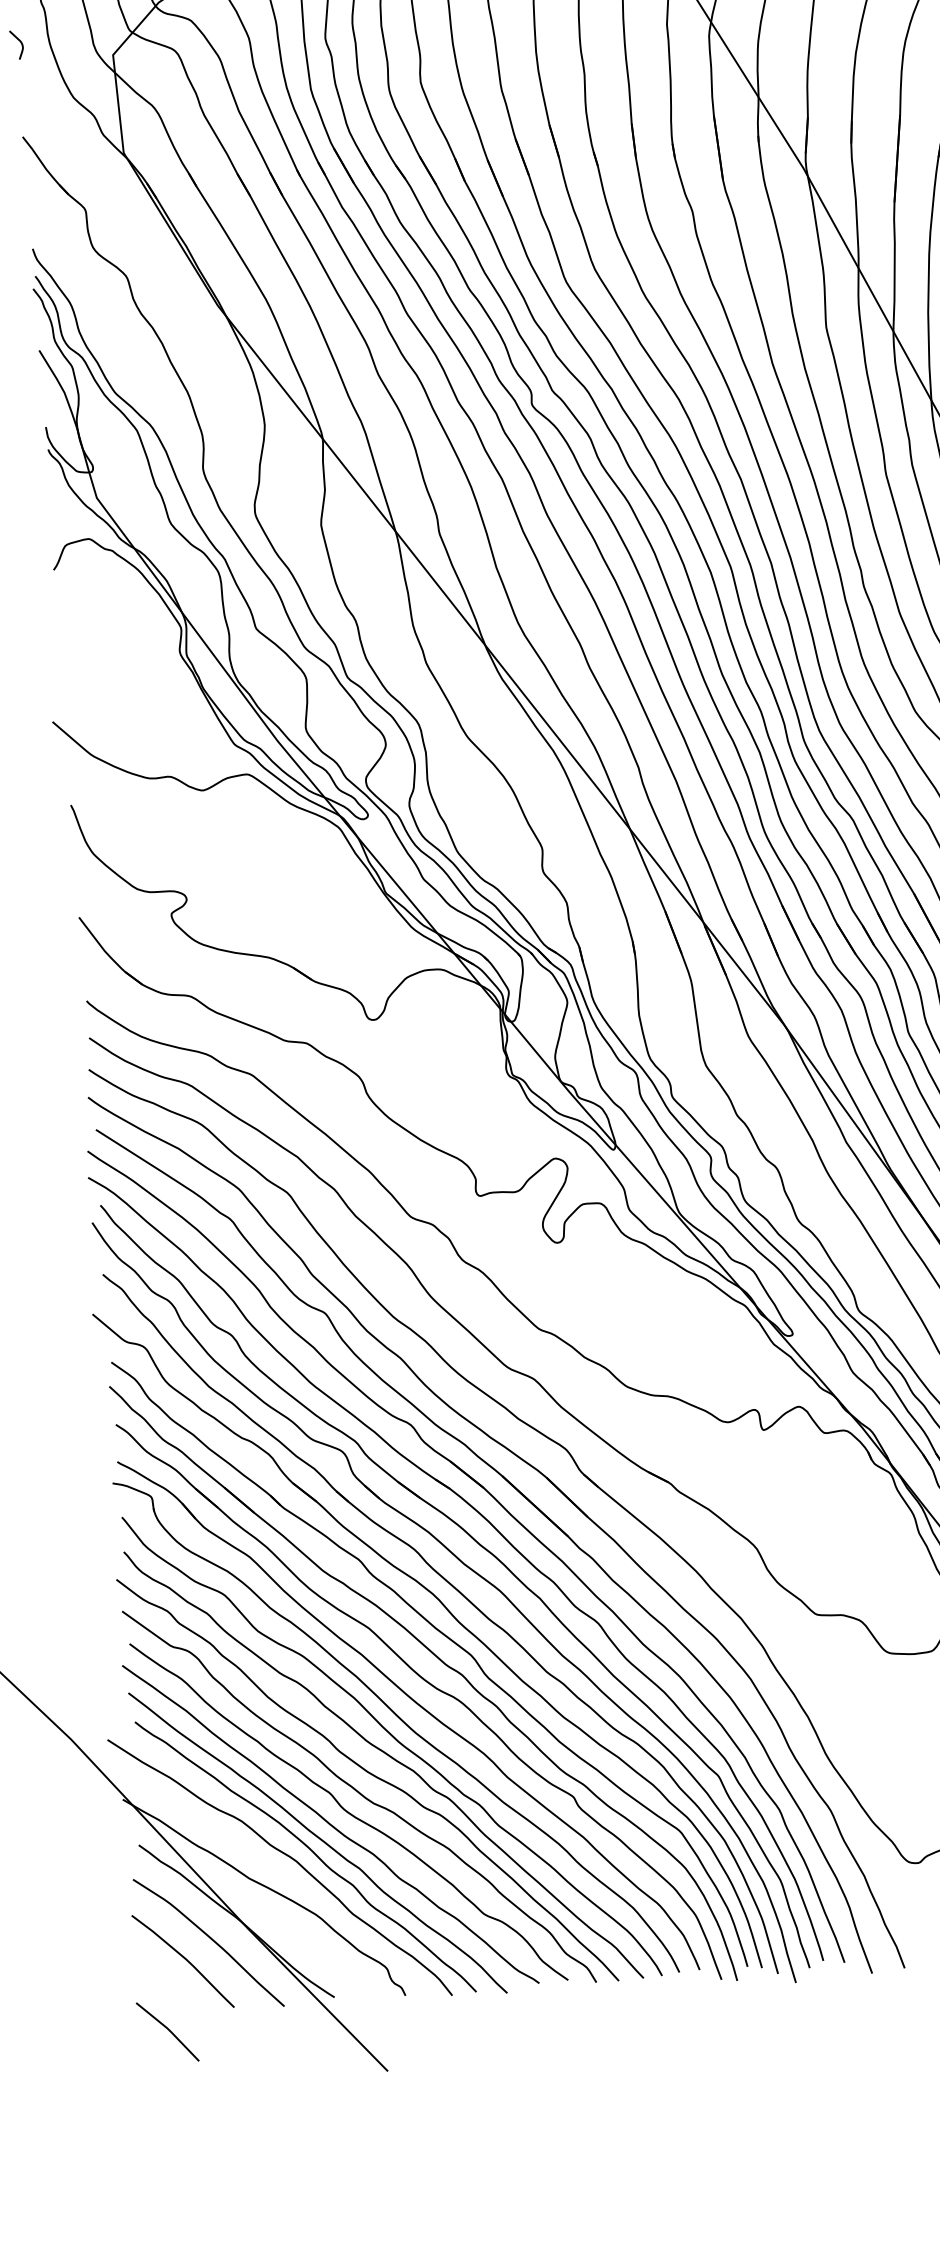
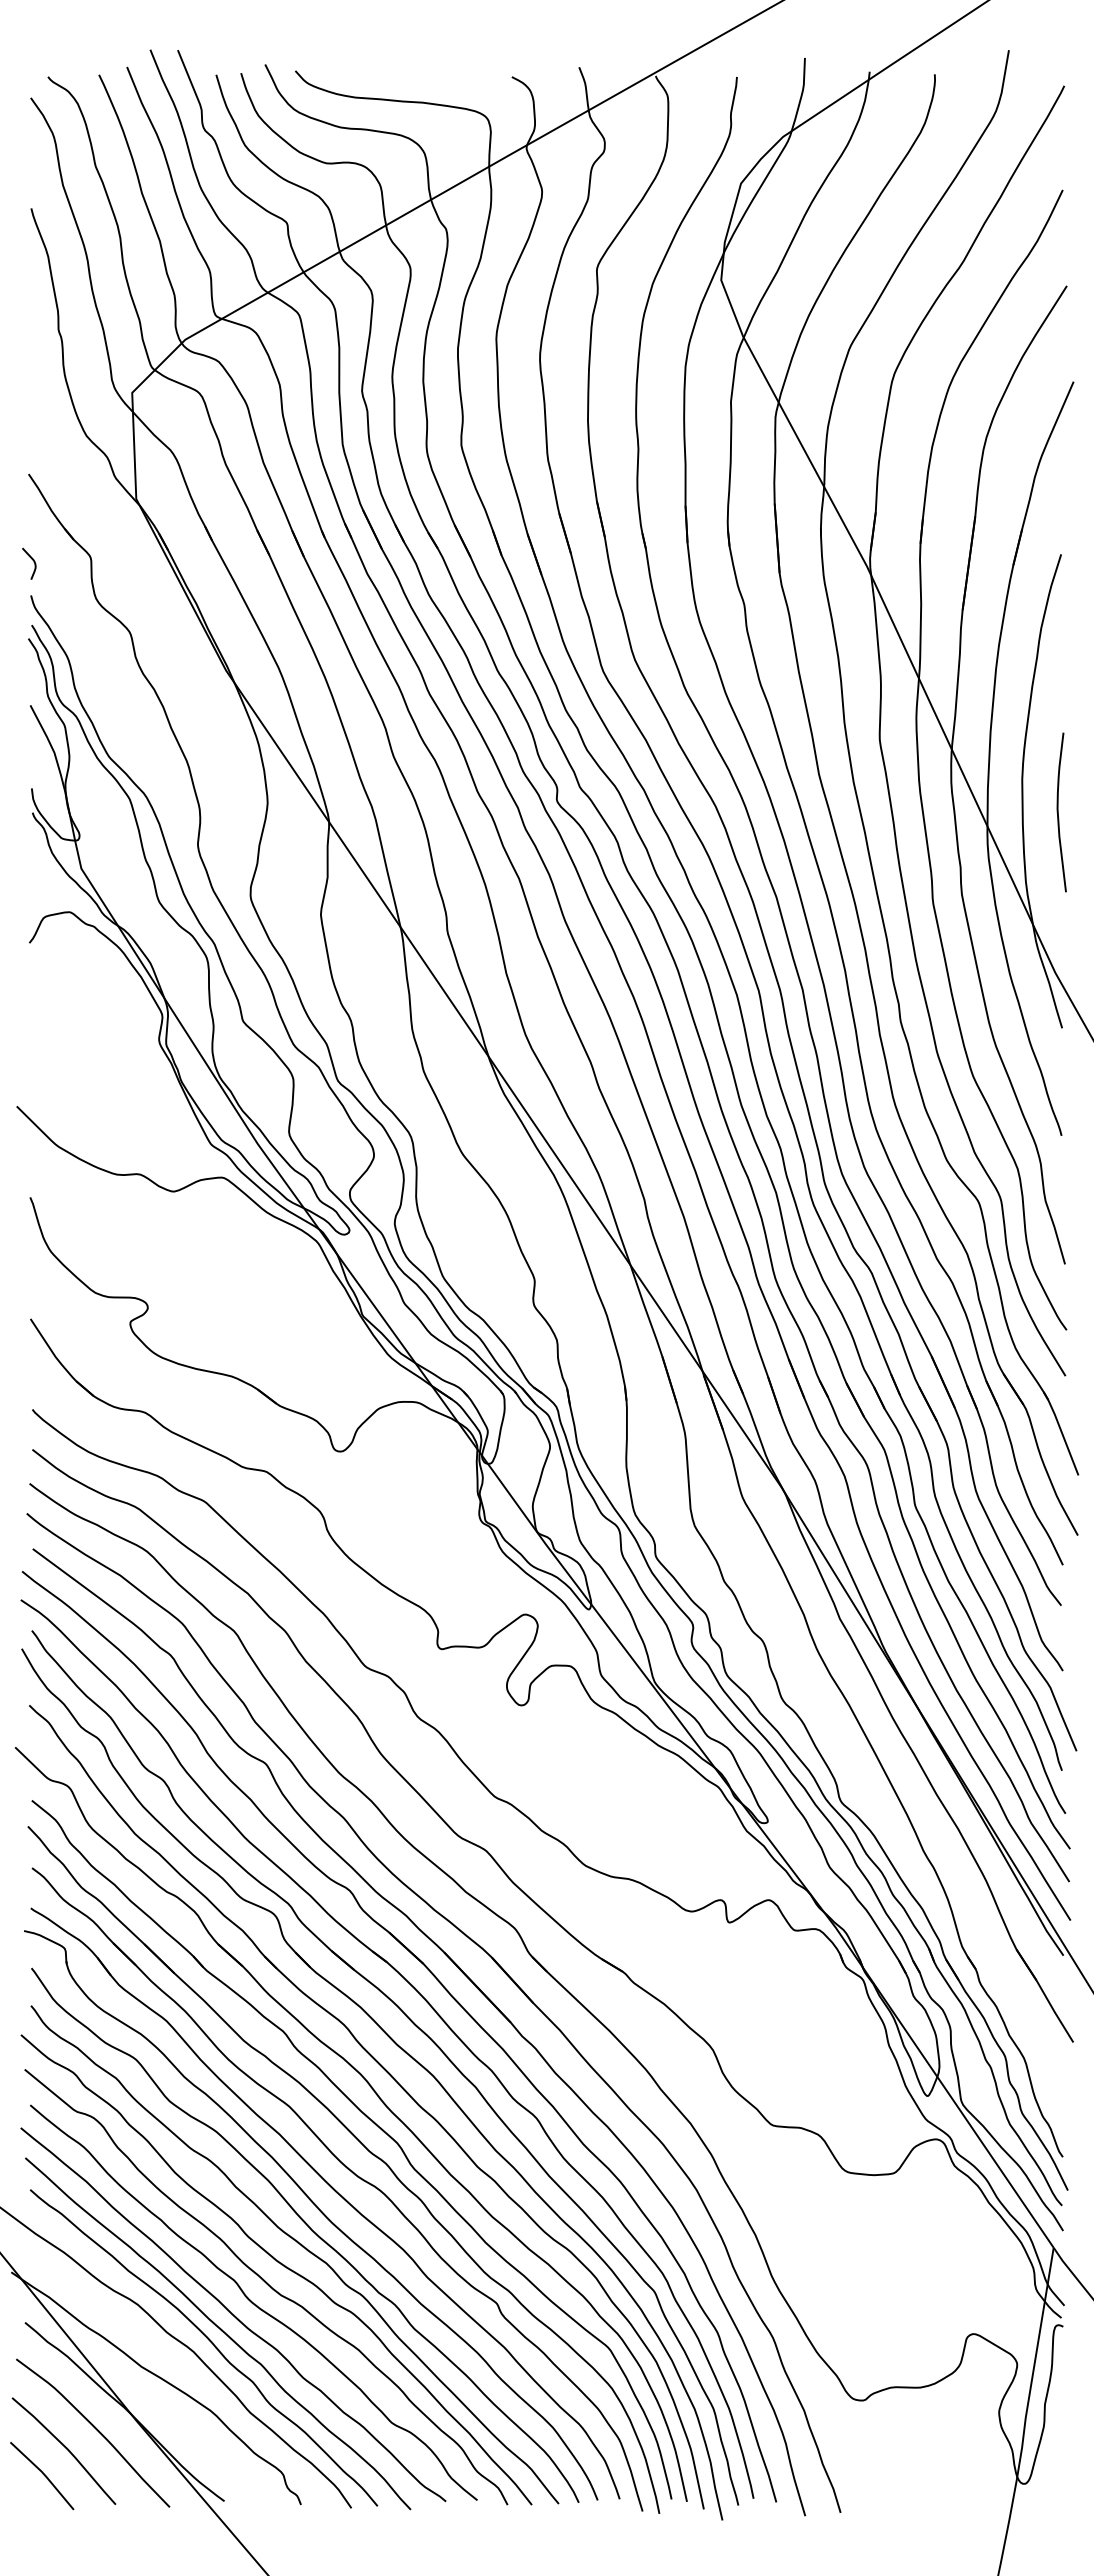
curve: (20, 43) -> (33, 562), moved
line: (168, 2031) -> (43, 2475), moved

